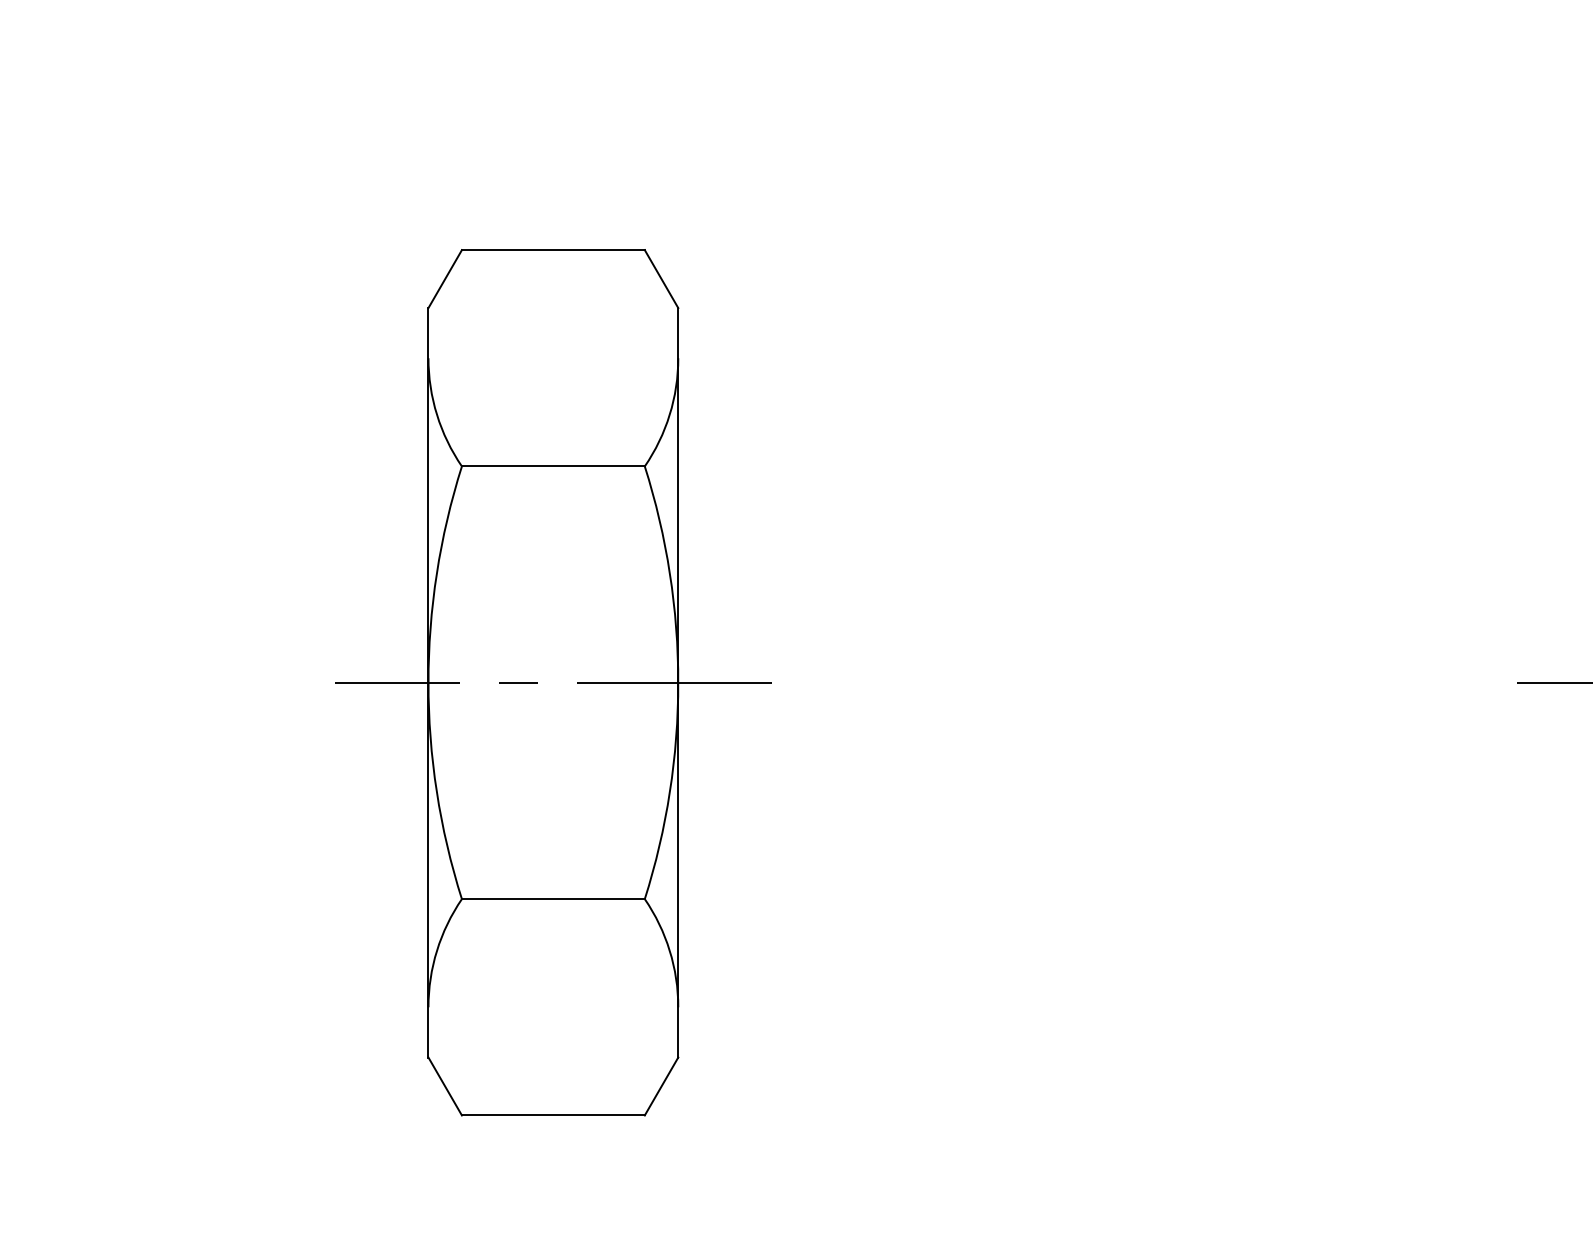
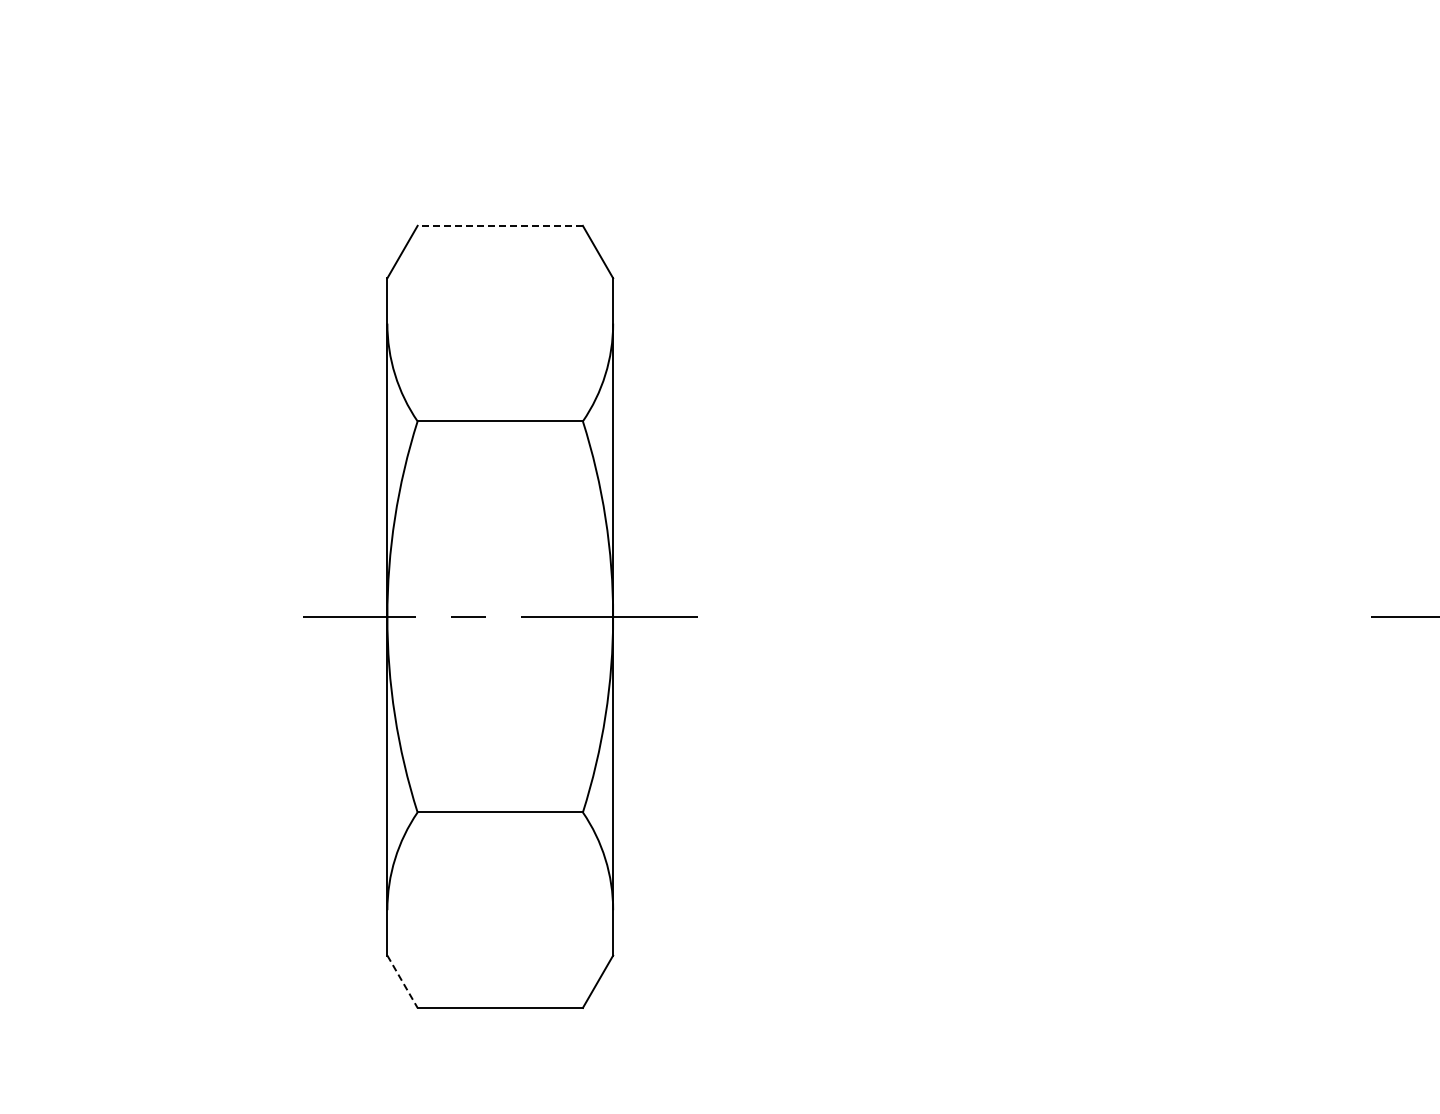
line: (553, 249) -> (500, 225), solid -> dashed
line: (445, 1087) -> (402, 982), solid -> dashed

